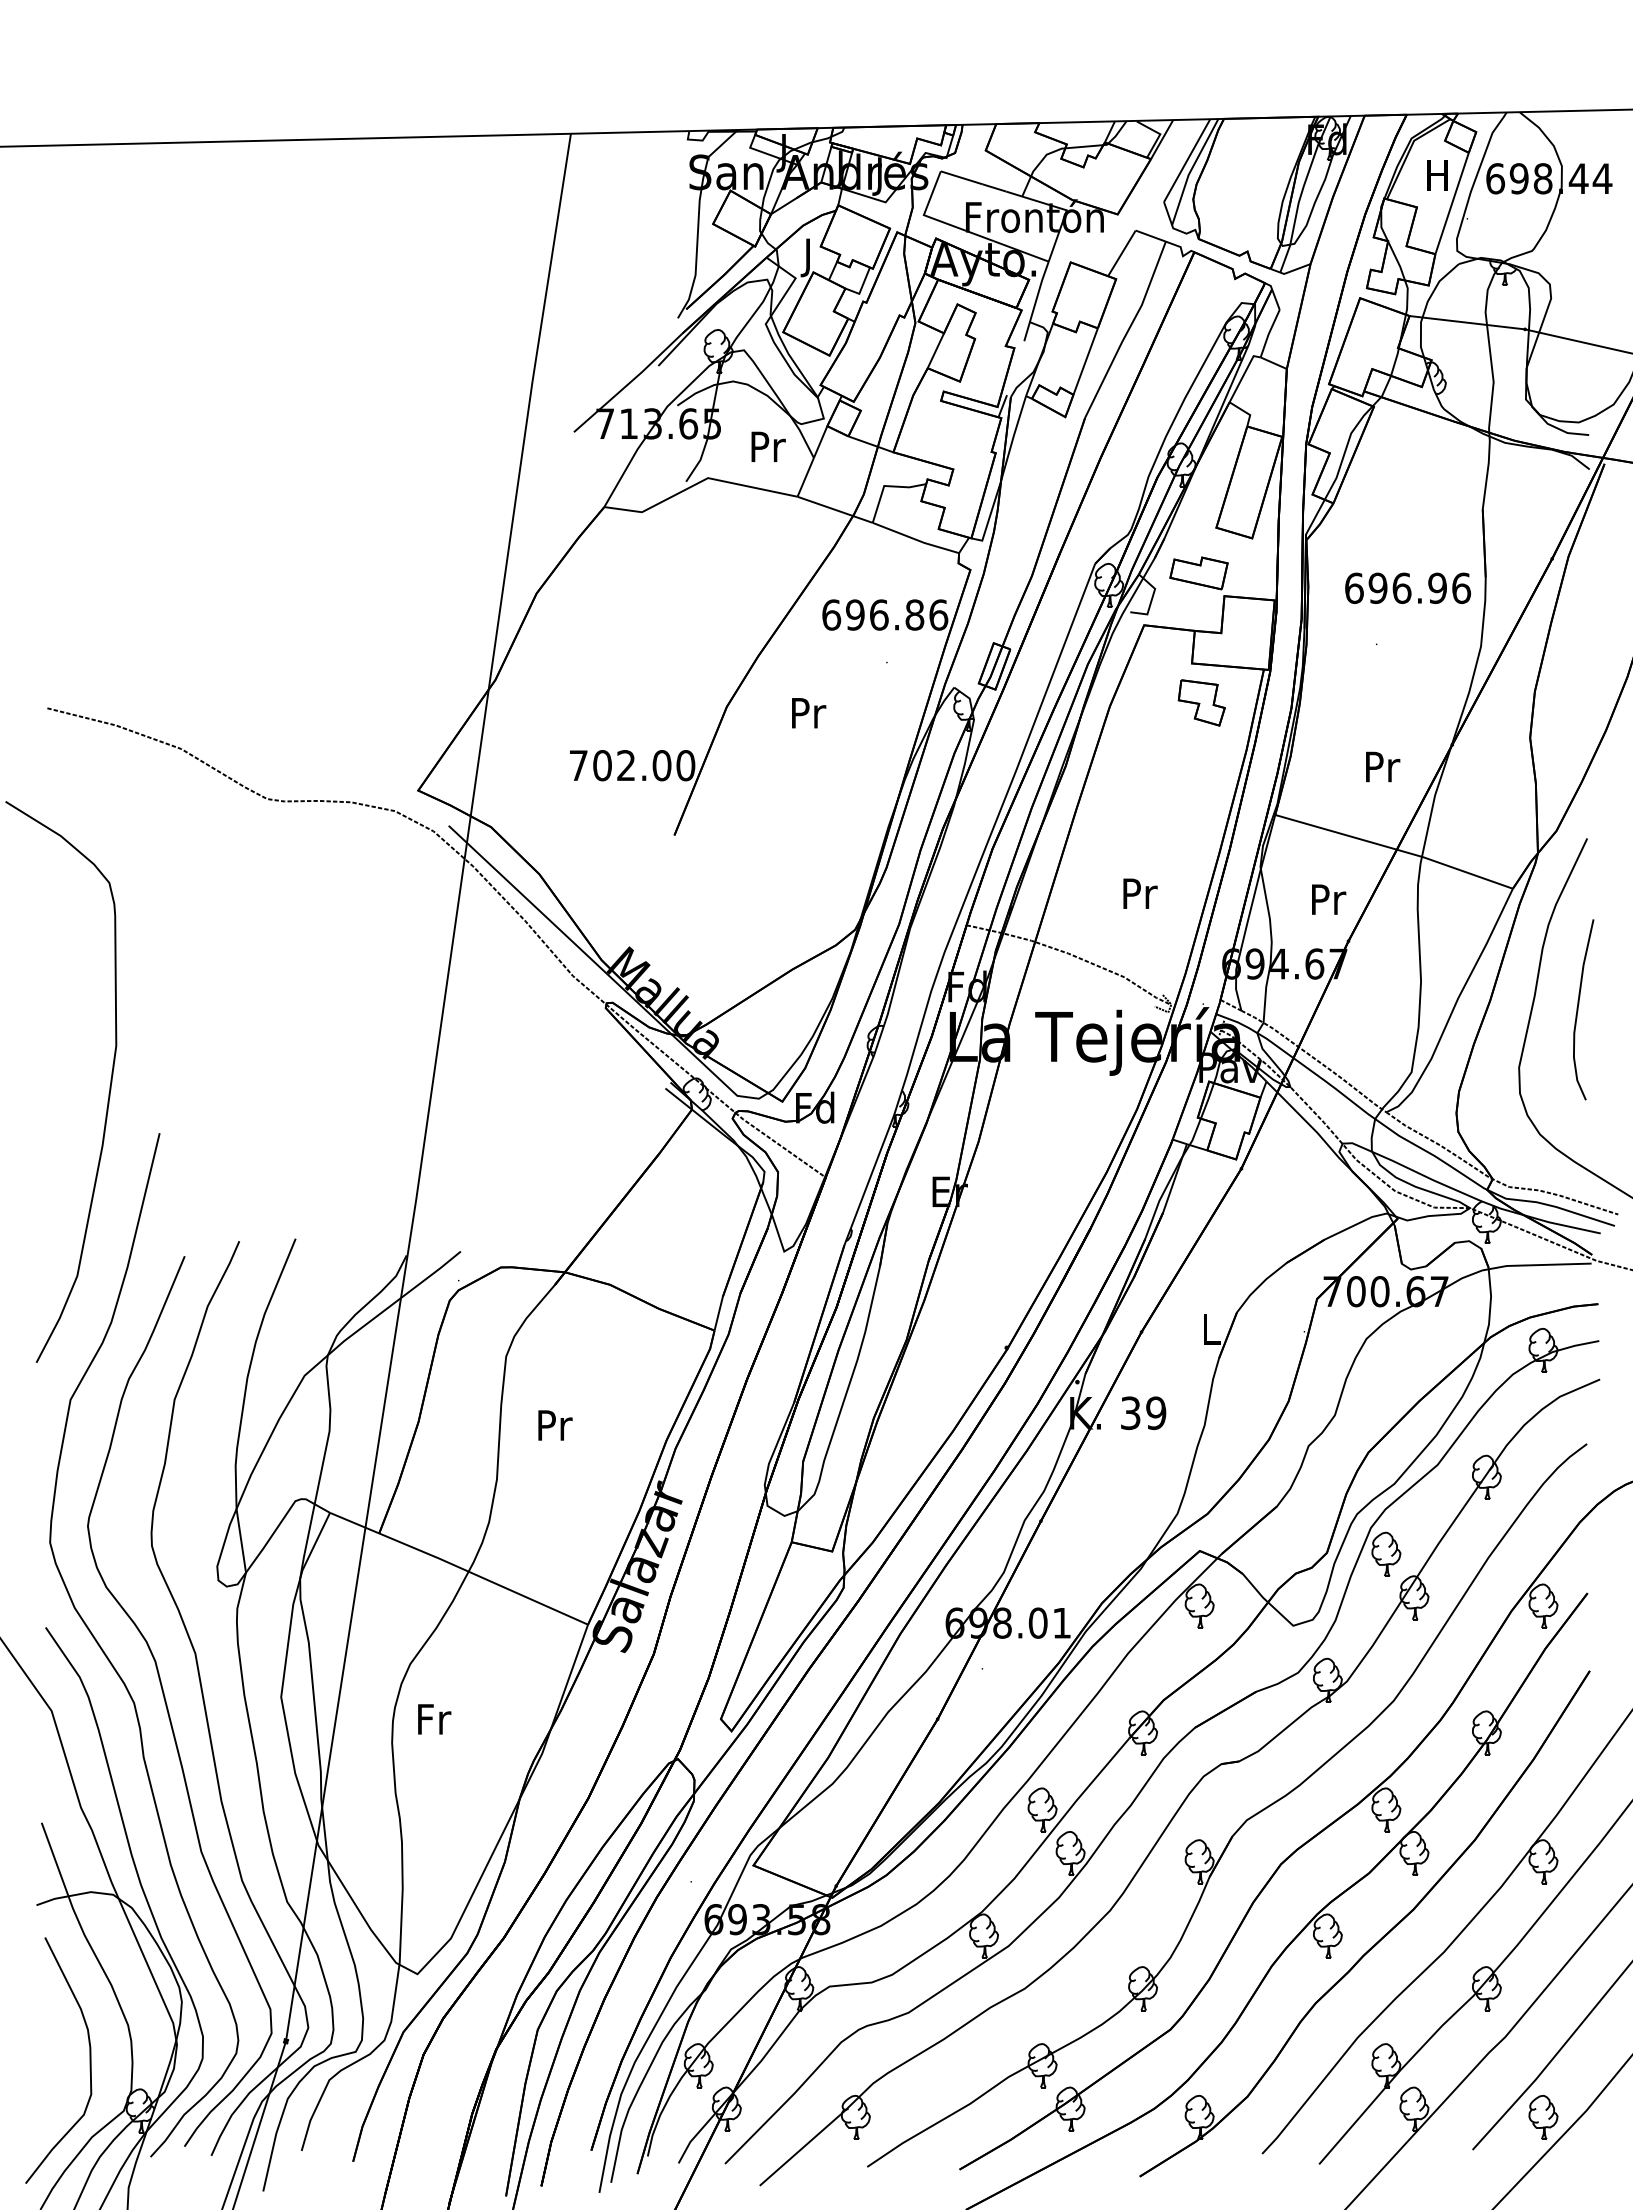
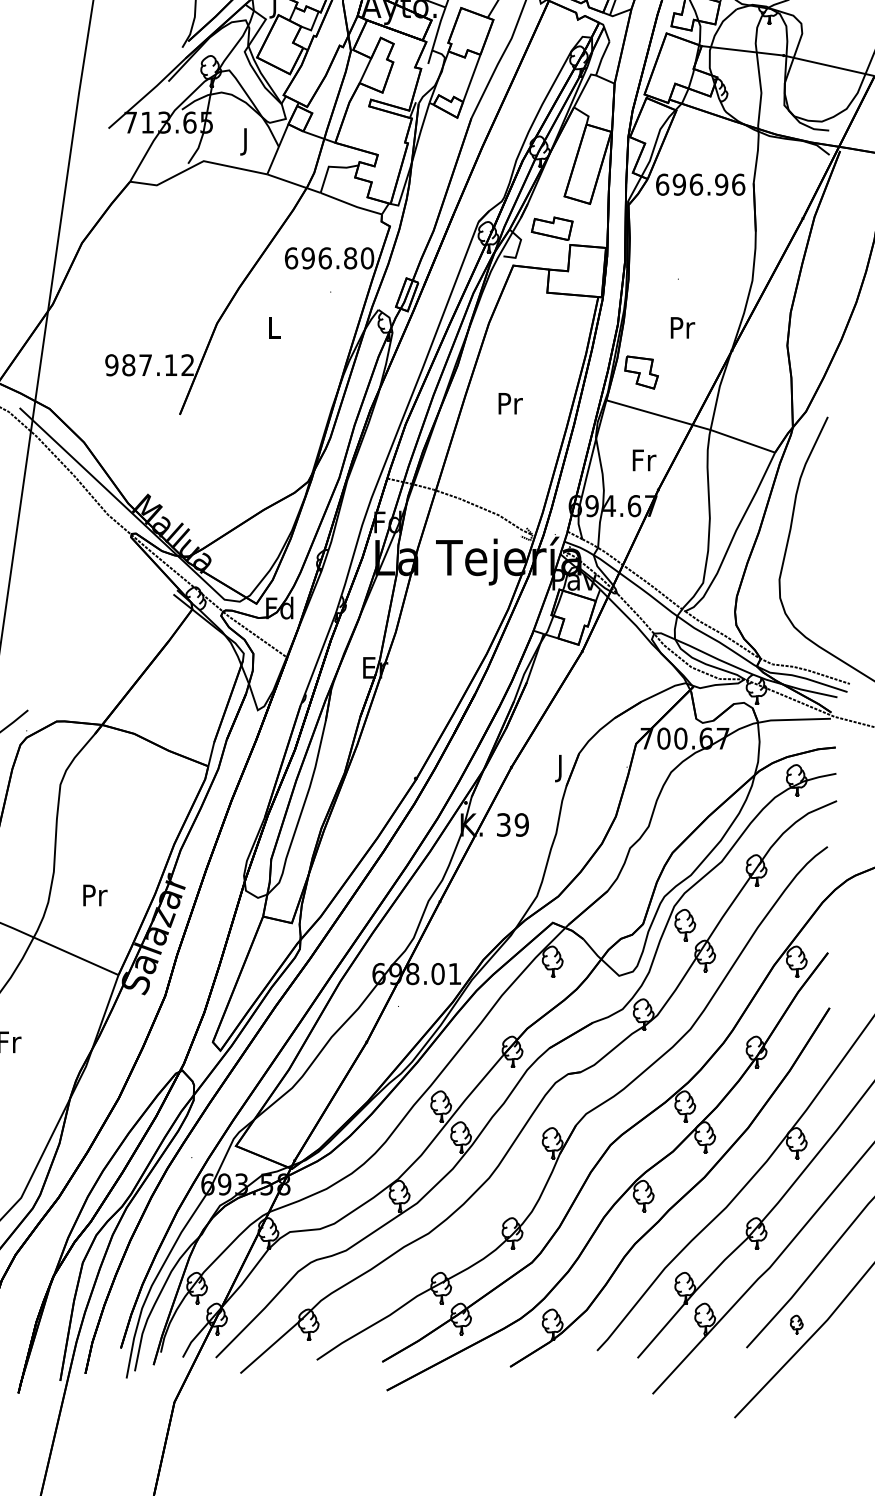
text: (768, 450) -> (246, 141), Pr -> J
text: (1407, 587) -> (700, 184), moved
text: (938, 614) -> (367, 257), 696.86 -> 696.80
part: (1201, 702) -> (641, 372), moved
text: (809, 713) -> (275, 328), Pr -> L
text: (632, 765) -> (150, 365), 702.00 -> 987.12
text: (1383, 766) -> (683, 327), moved
text: (1140, 893) -> (510, 403), moved
text: (1329, 899) -> (644, 460), Pr -> Fr
curve: (1578, 1009) -> (821, 538), removed
text: (1211, 1333) -> (561, 768), L -> J
text: (555, 1425) -> (95, 895), moved
part: (1543, 2117) -> (796, 1324), size x0.6

